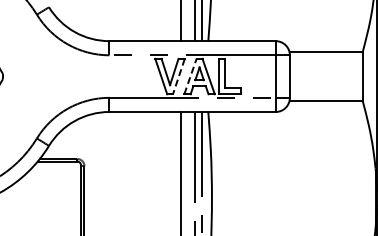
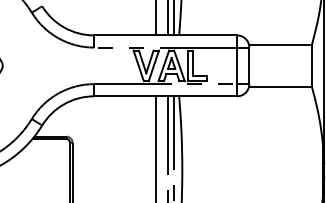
line: (178, 76) -> (153, 65), dashed -> solid
line: (190, 76) -> (163, 65), dashed -> solid

